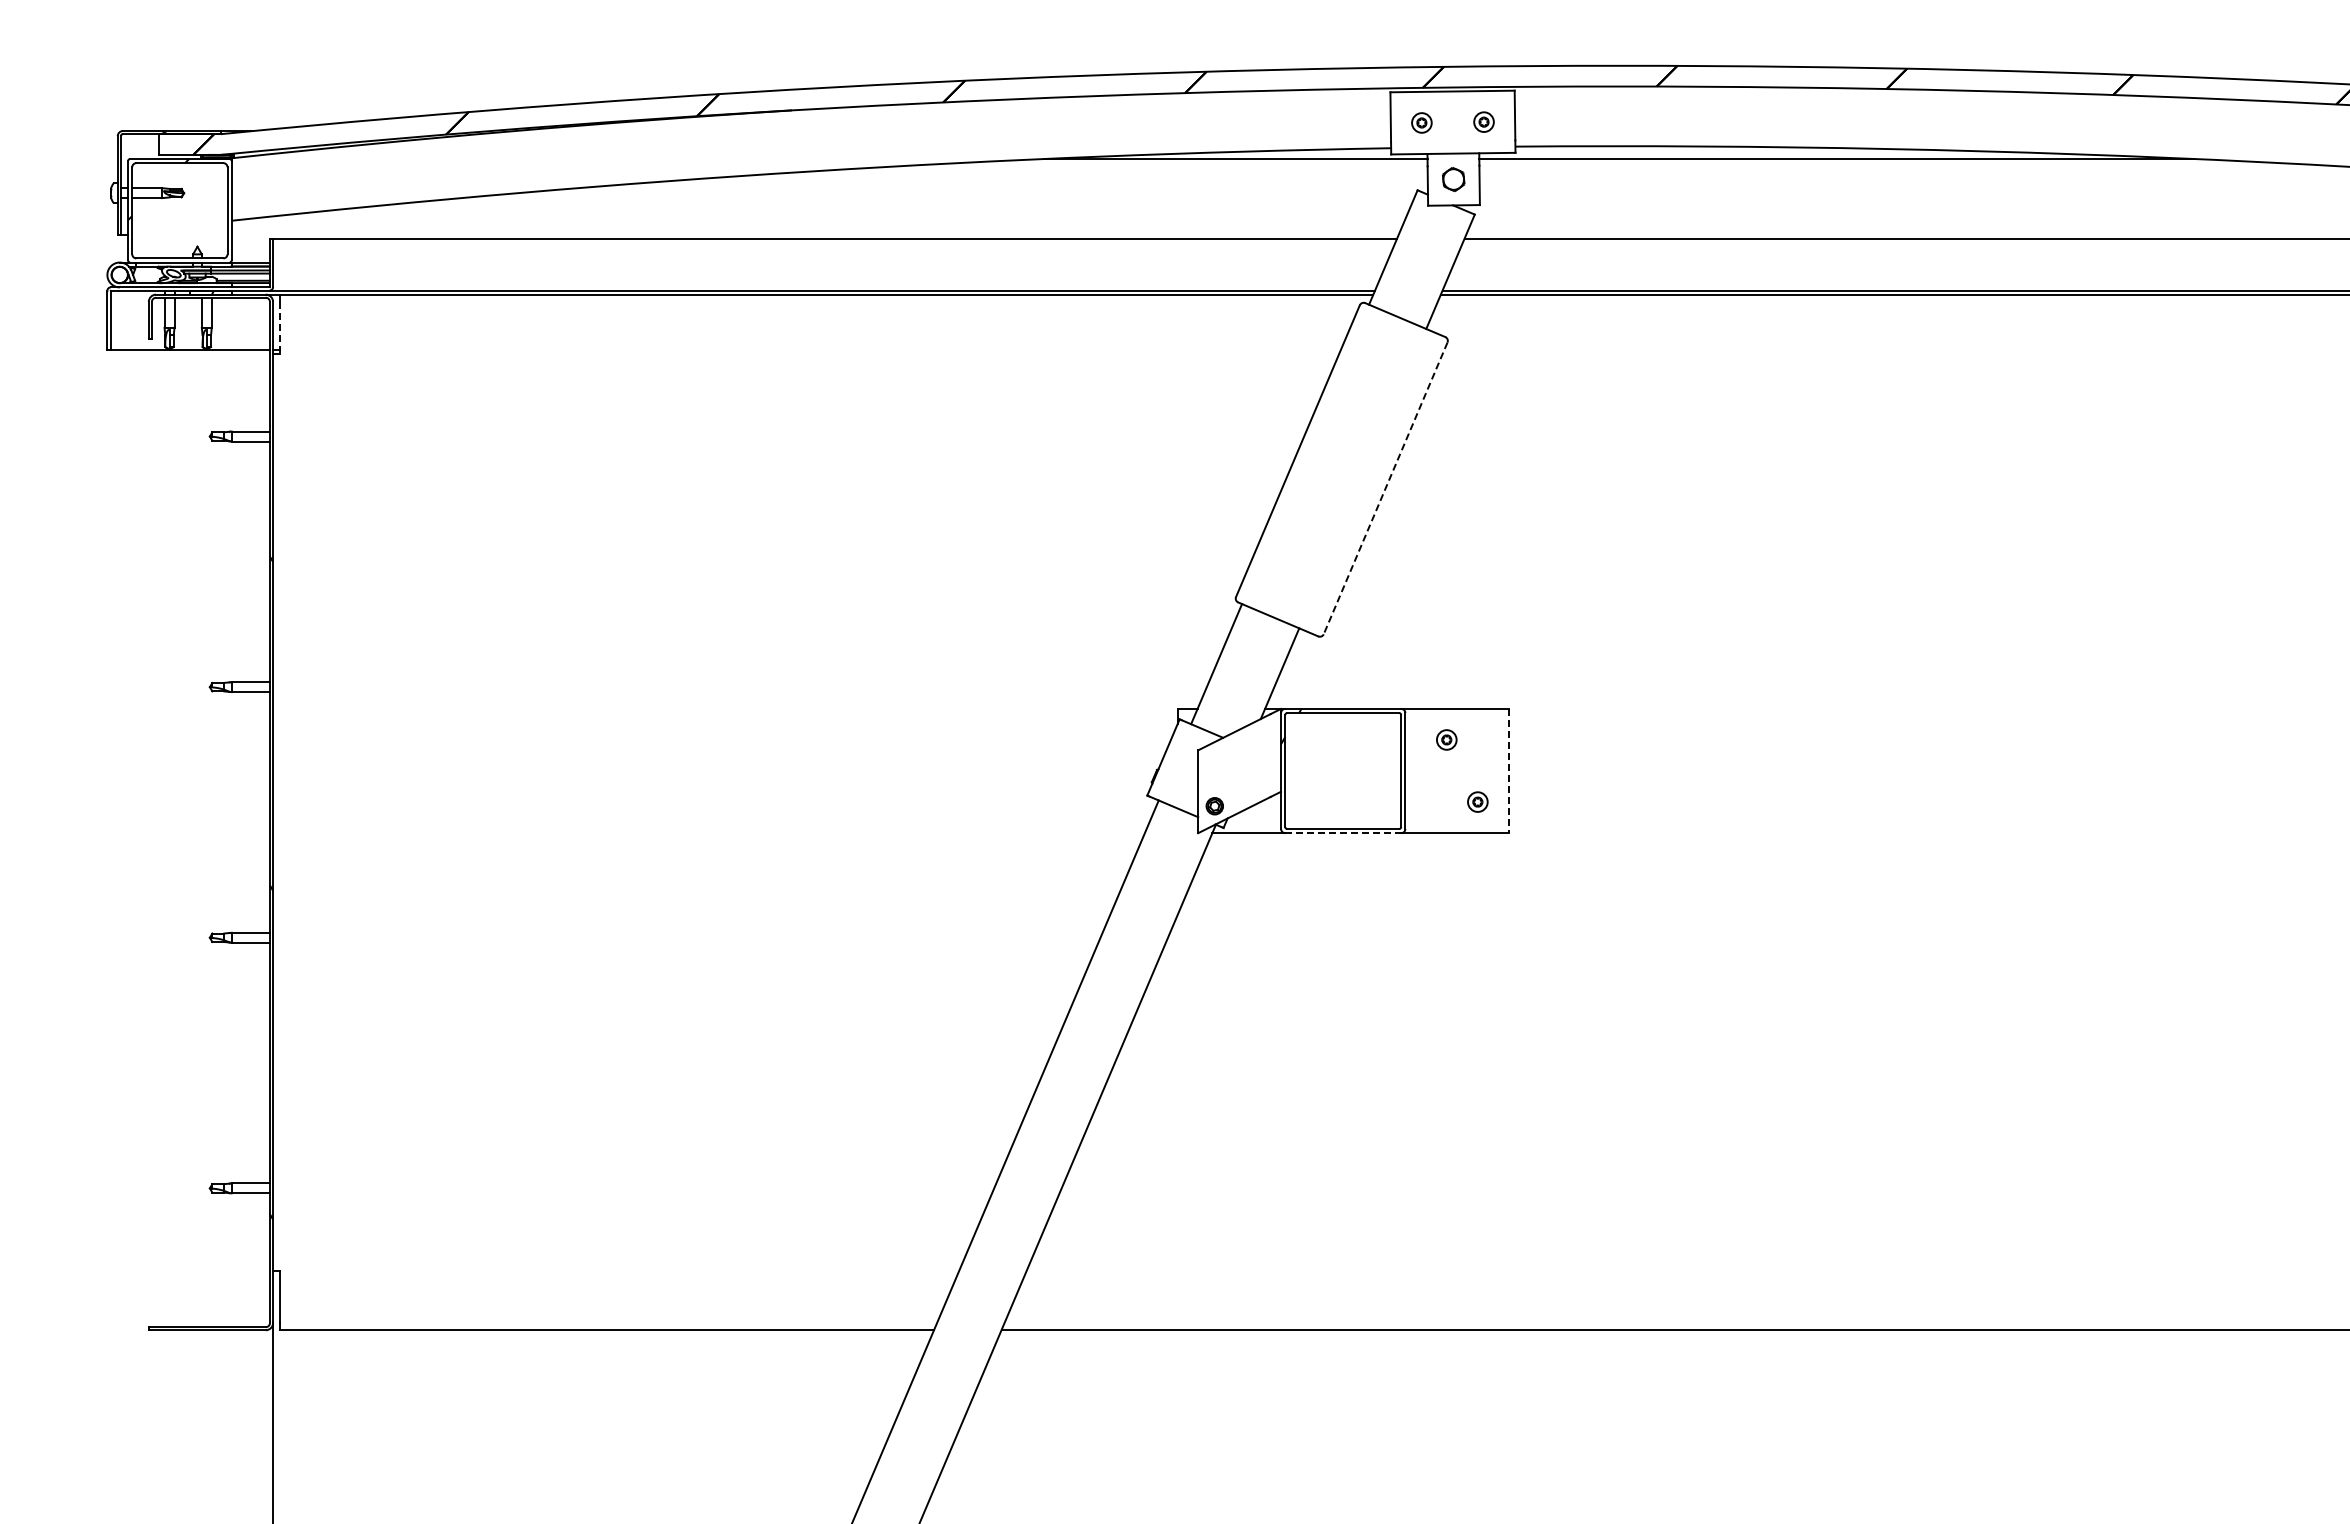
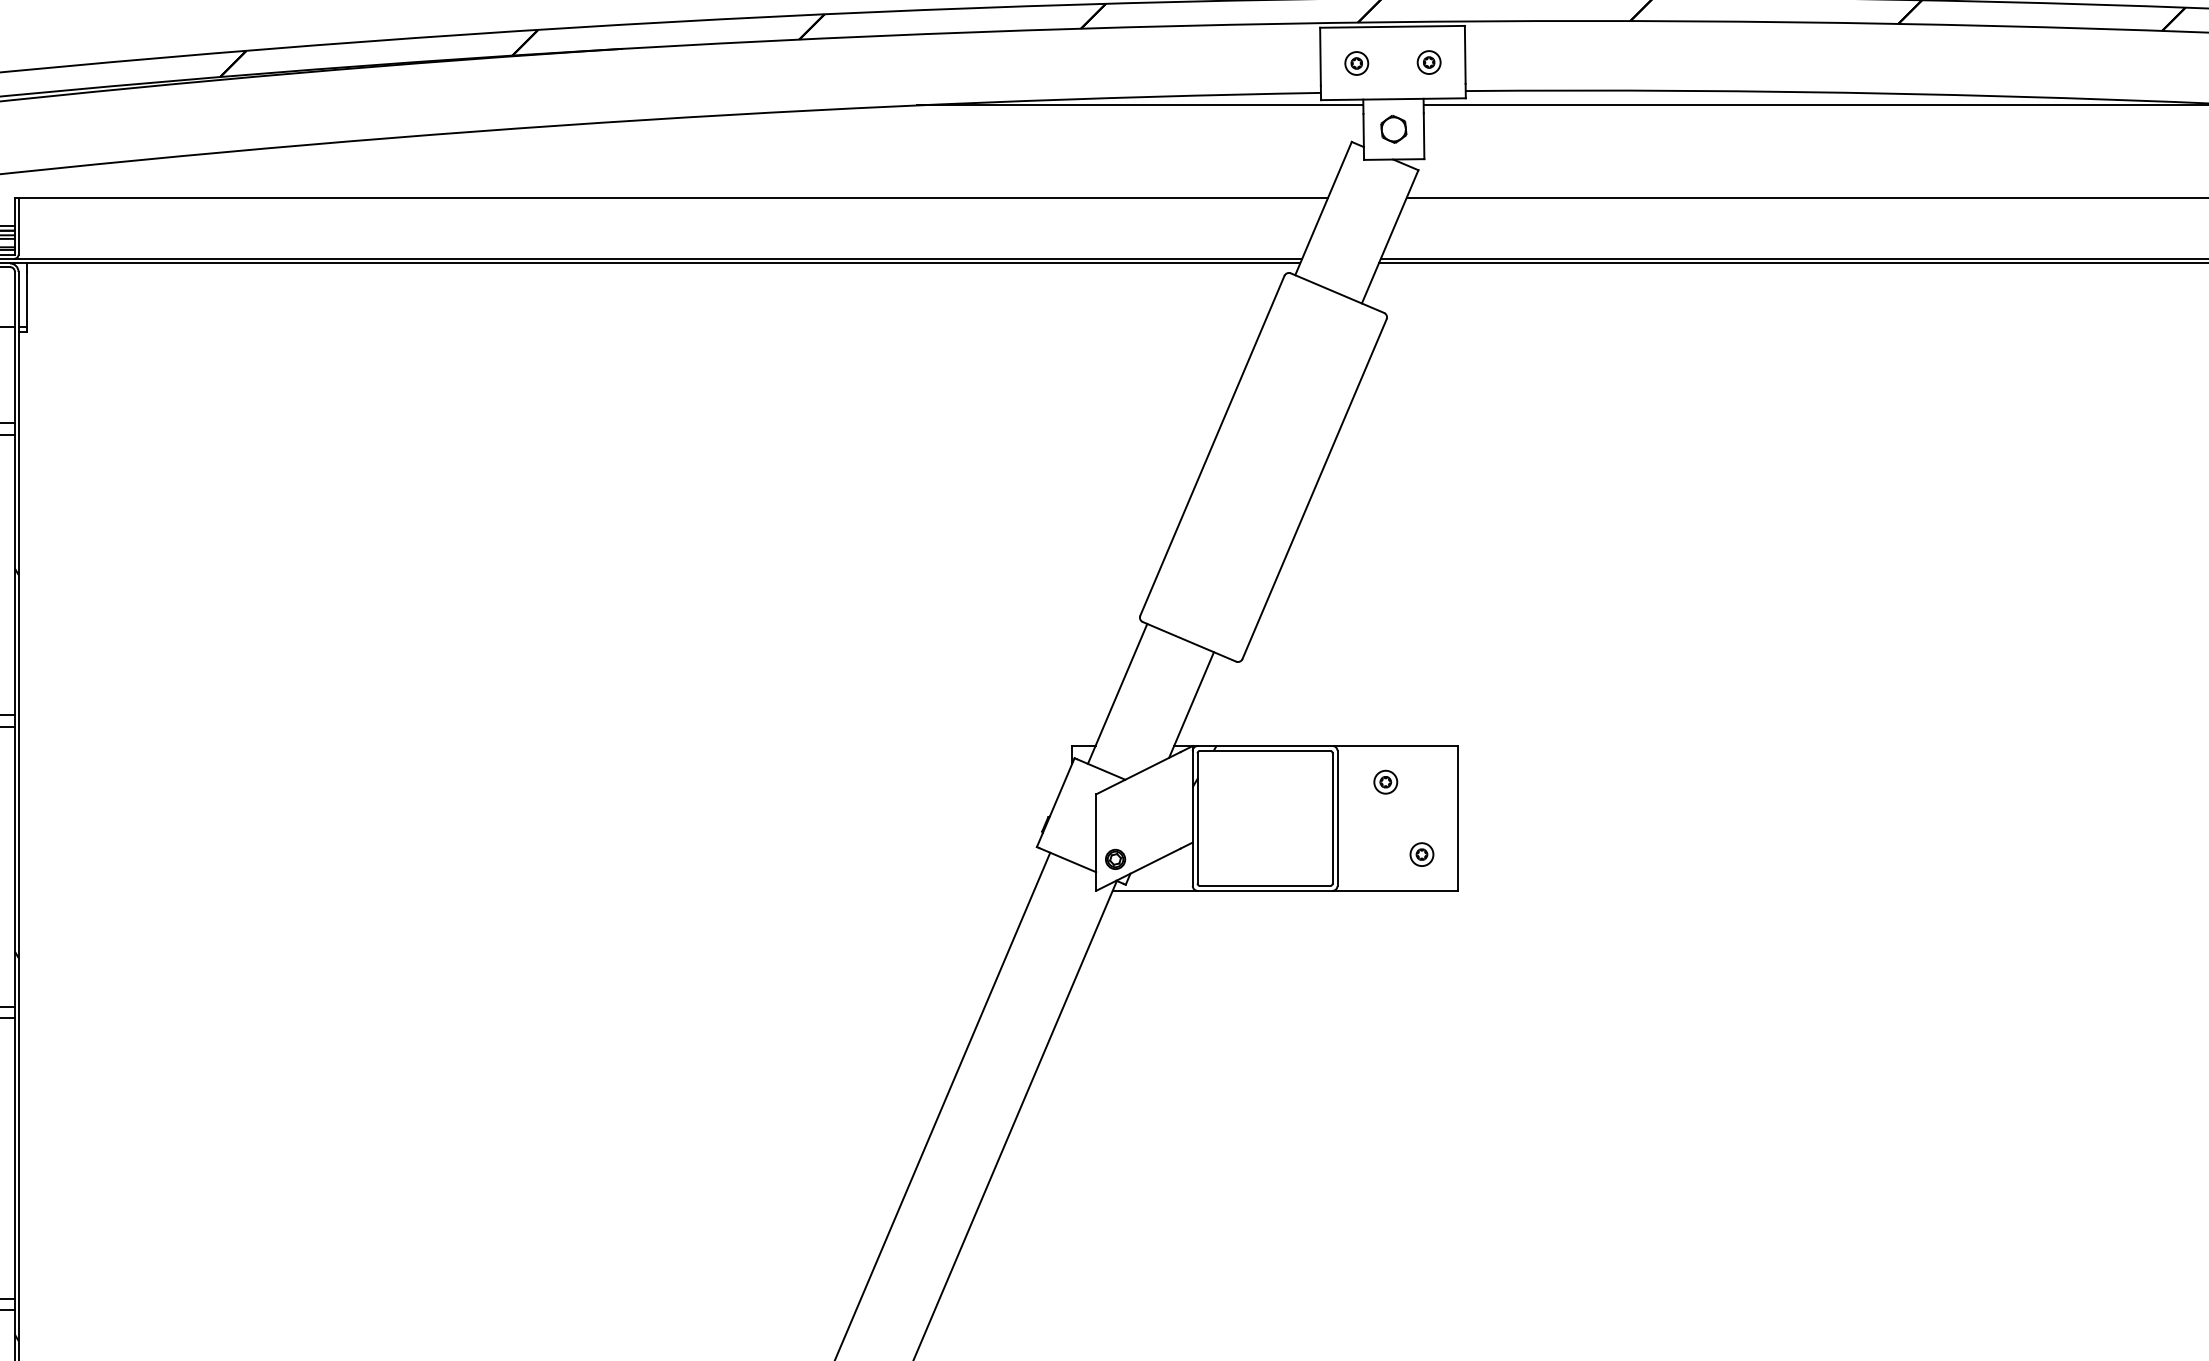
line: (280, 327) -> (27, 301), dashed -> solid
line: (1385, 488) -> (1314, 489), dashed -> solid
line: (1508, 771) -> (1457, 818), dashed -> solid
line: (1343, 833) -> (1265, 891), dashed -> solid

